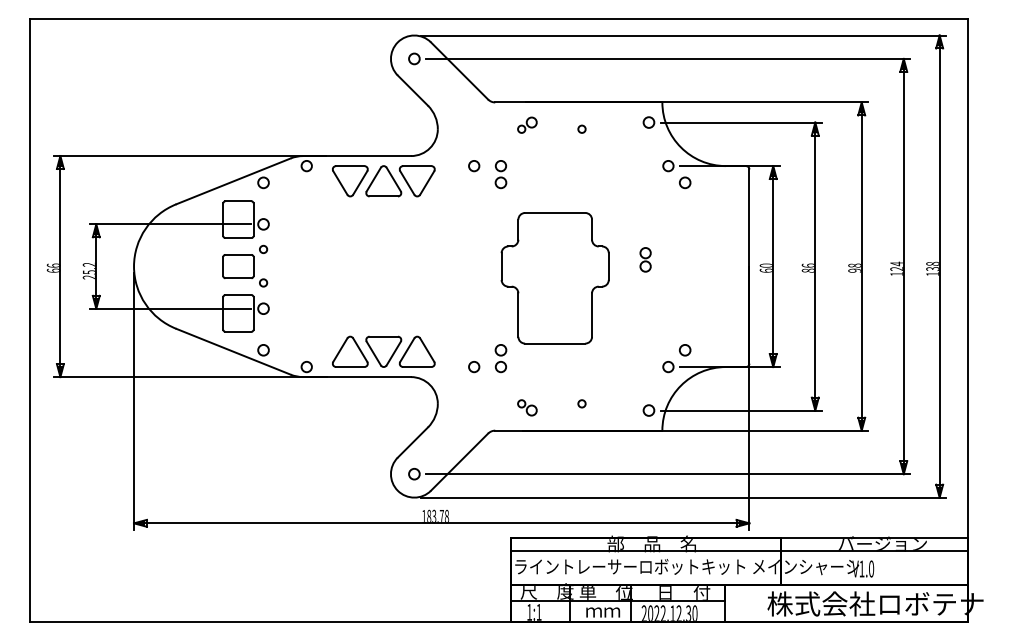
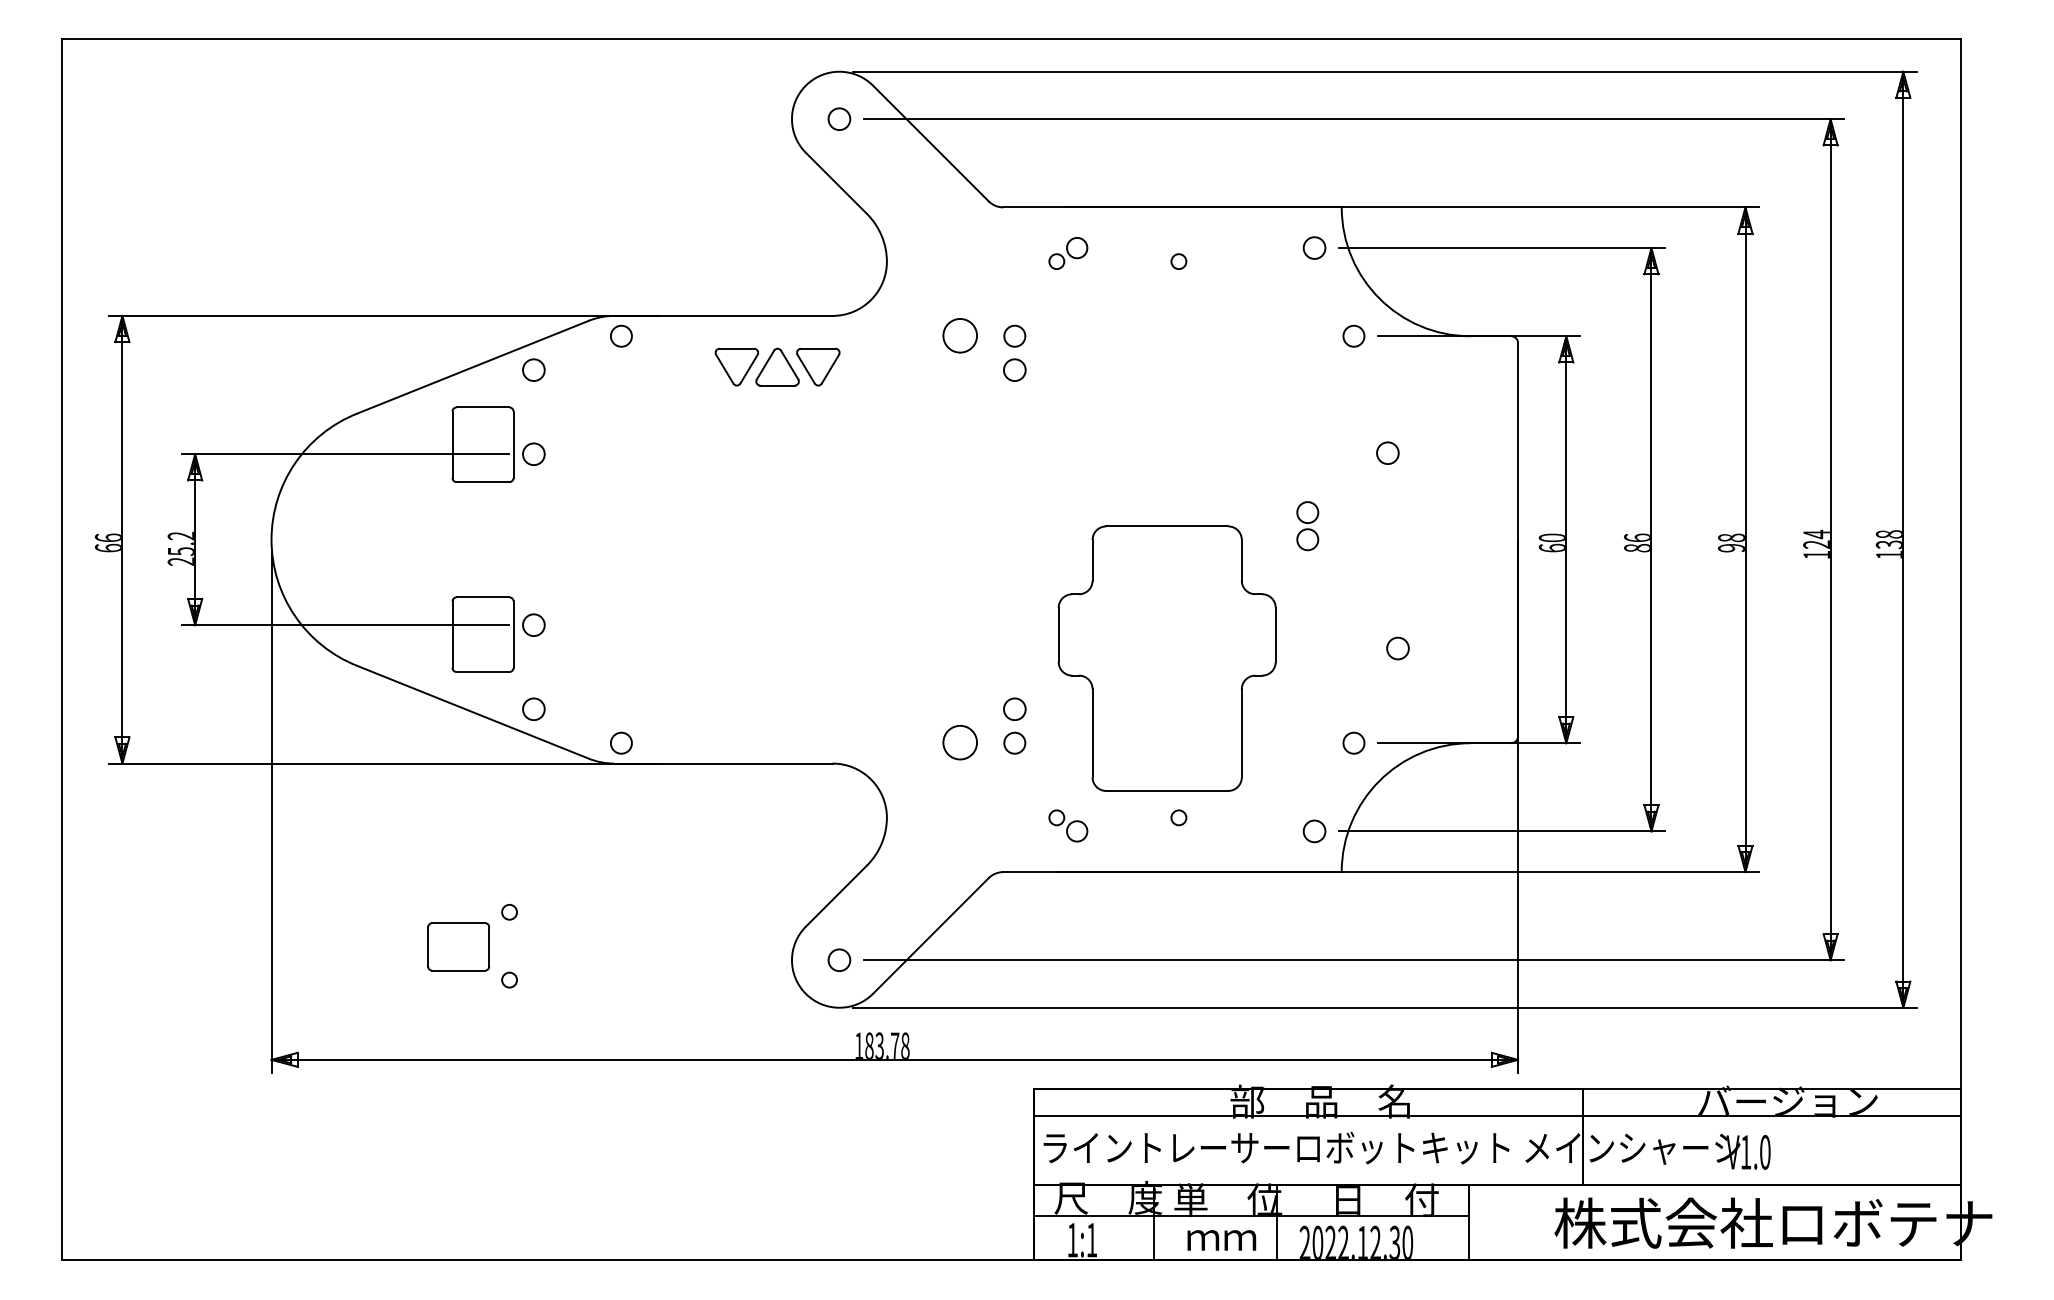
circle: (474, 166) -> (961, 337), size x1.6
part: (383, 181) -> (776, 367), size x0.6
circle: (685, 182) -> (1388, 452), moved
part: (245, 265) -> (473, 944), moved
part: (554, 278) -> (1165, 659), moved
circle: (684, 350) -> (1396, 648), moved
part: (383, 351) -> (776, 711), removed
circle: (474, 367) -> (961, 744), size x1.6

